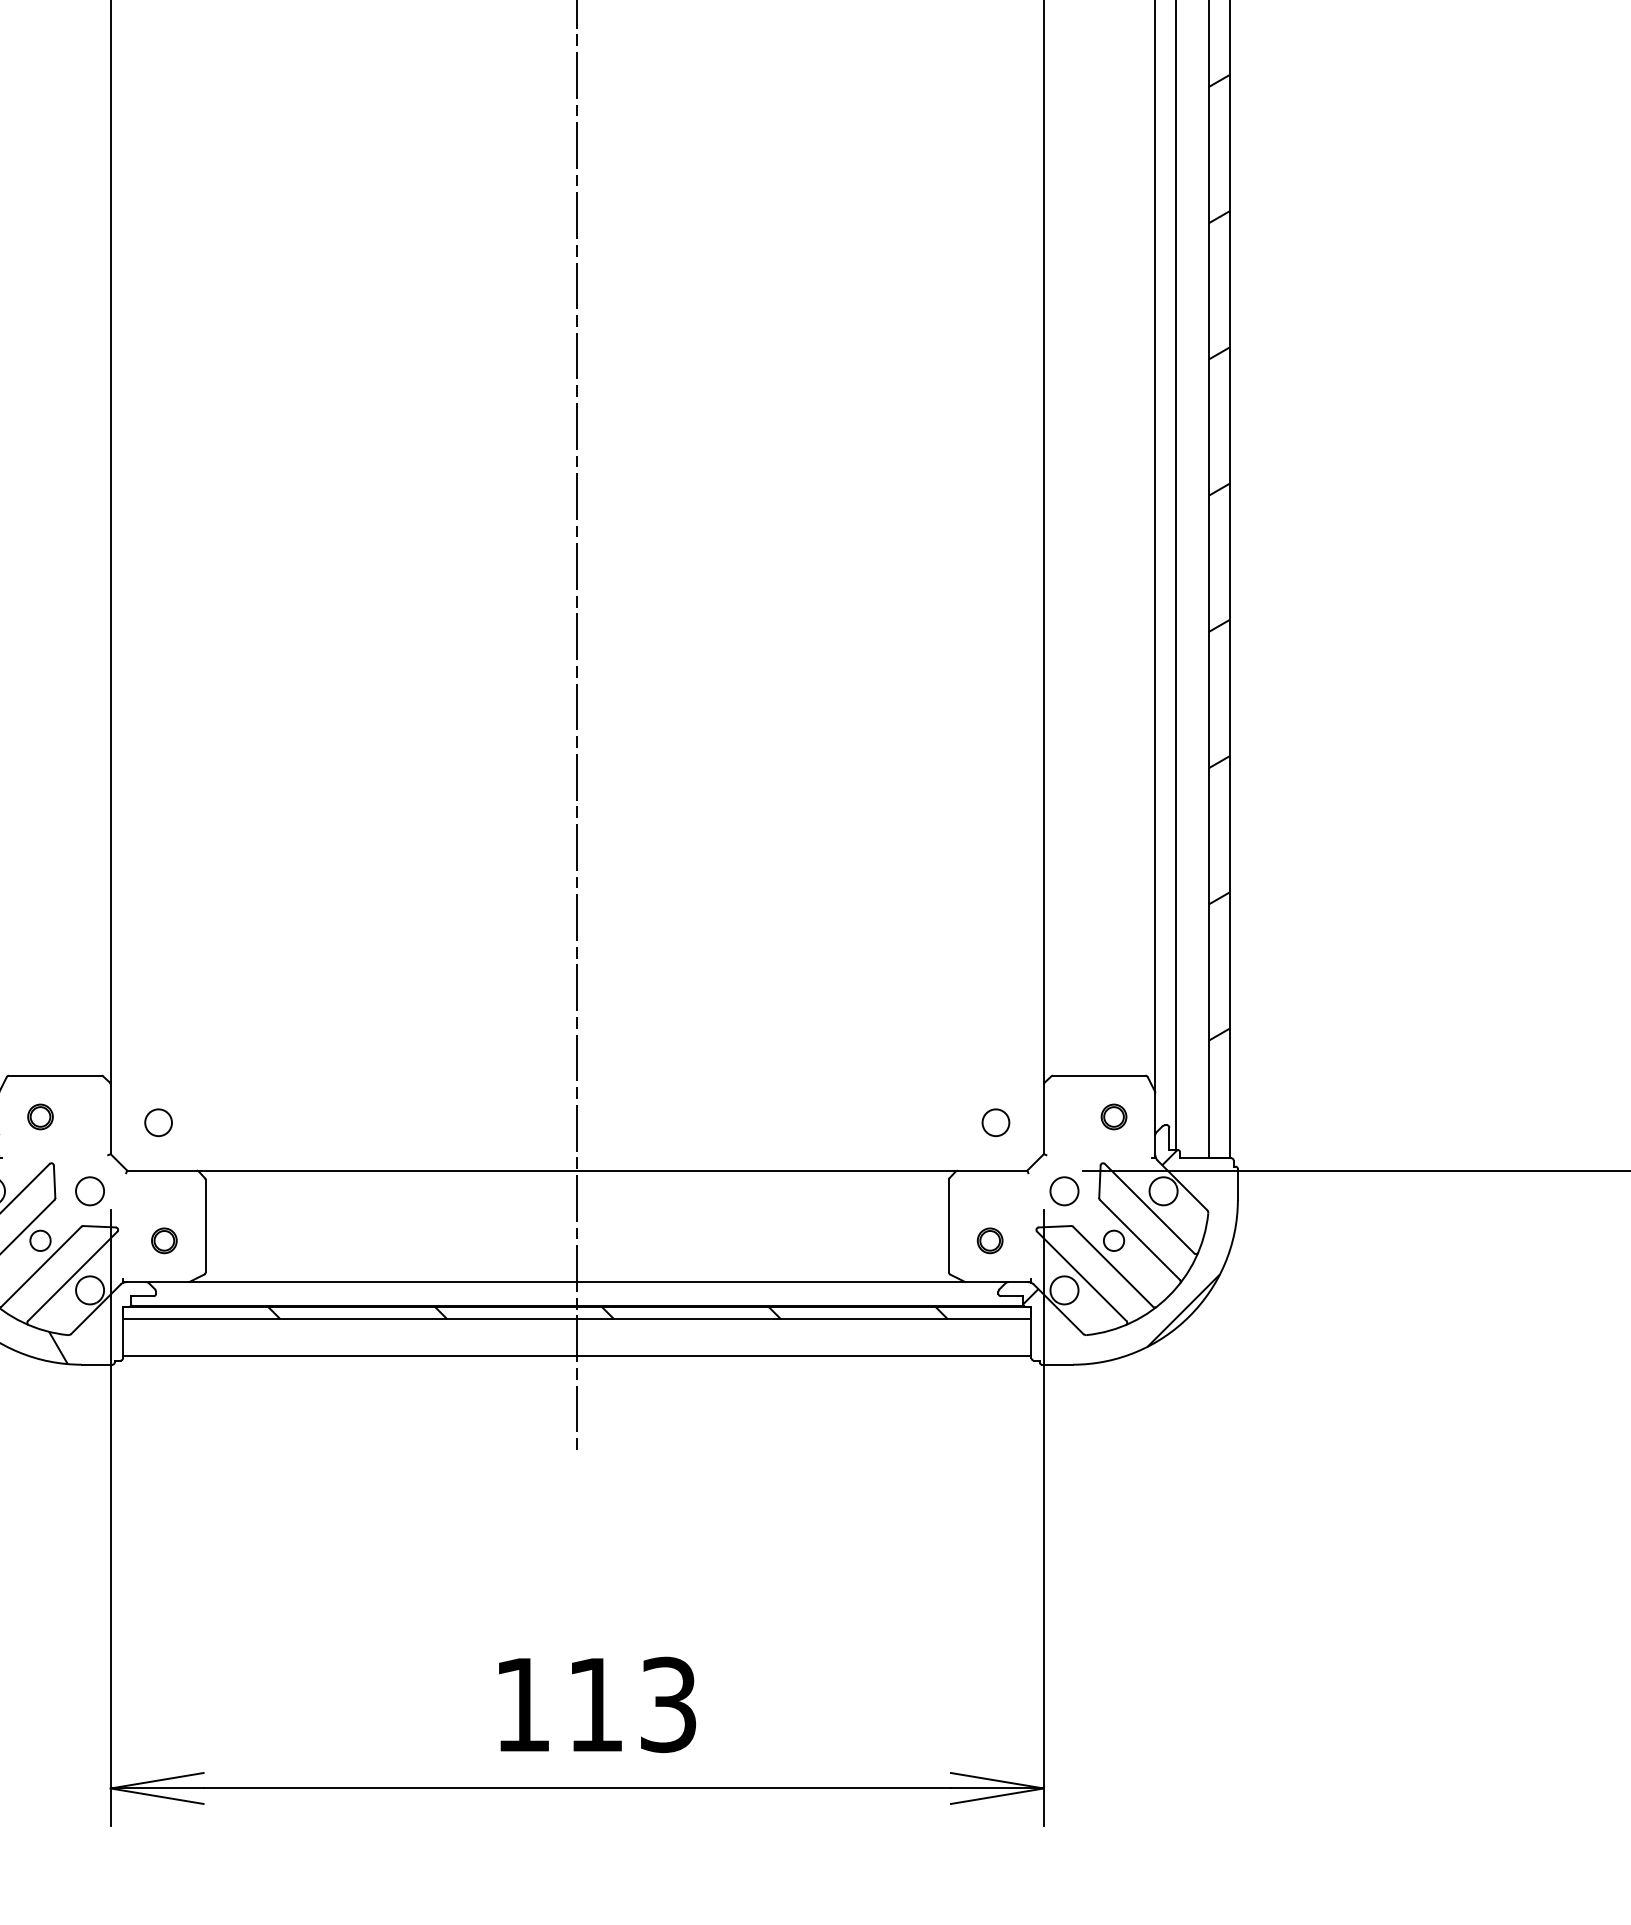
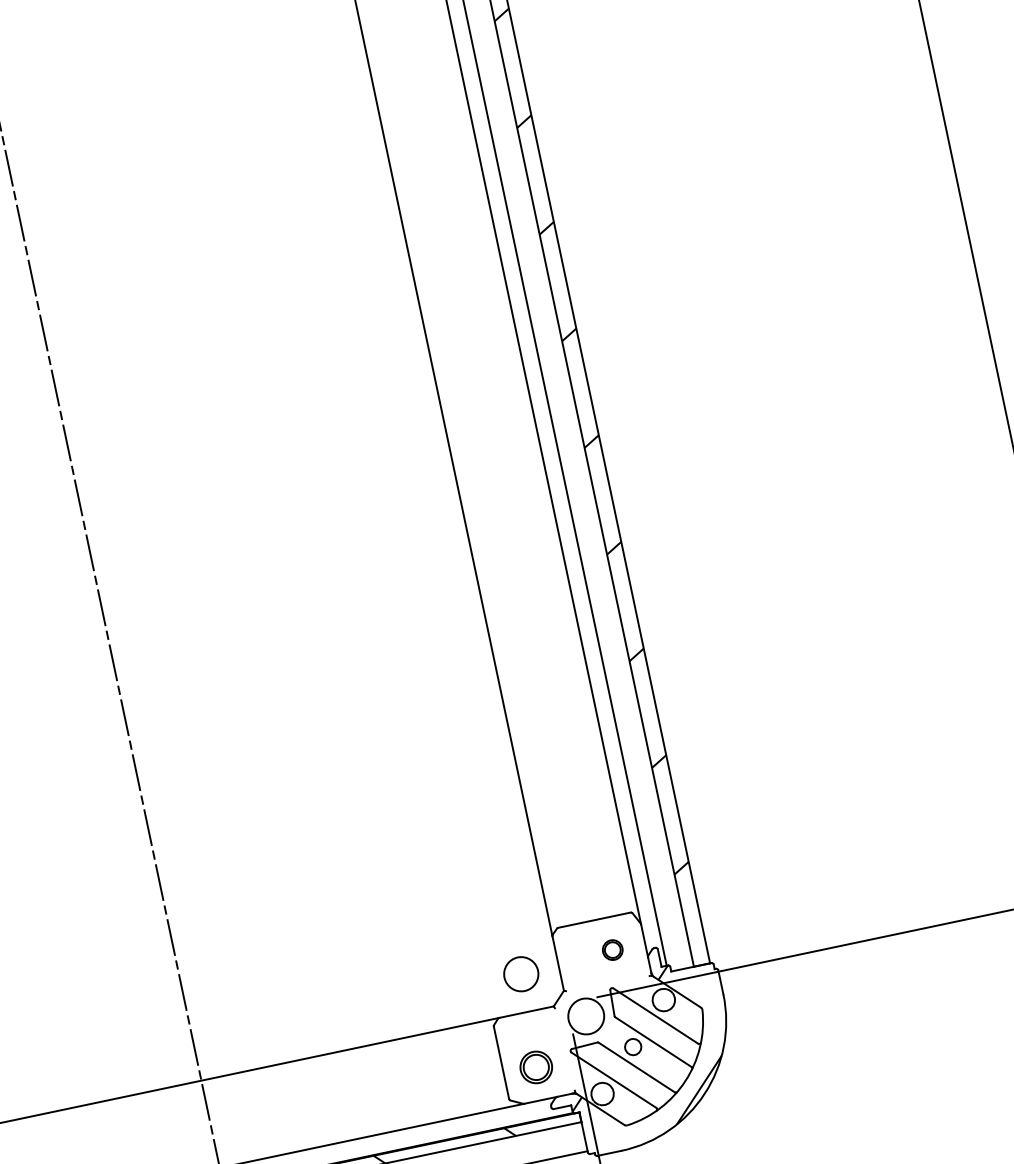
circle: (995, 1122) -> (520, 973), size x1.6
circle: (1064, 1191) -> (586, 1016), size x1.6
part: (989, 1240) -> (535, 1067), size x1.6

